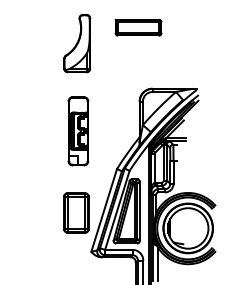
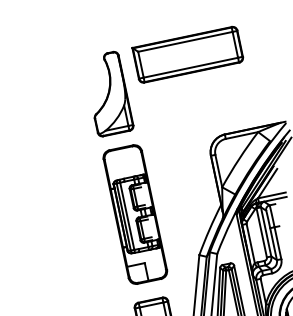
part: (138, 27) -> (187, 54), size x1.67
part: (78, 130) -> (135, 213), size x1.43

